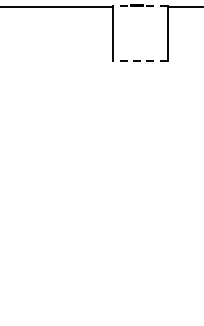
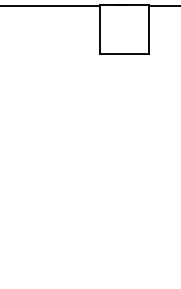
line: (139, 6) -> (123, 5), dashed -> solid
line: (139, 60) -> (123, 53), dashed -> solid

